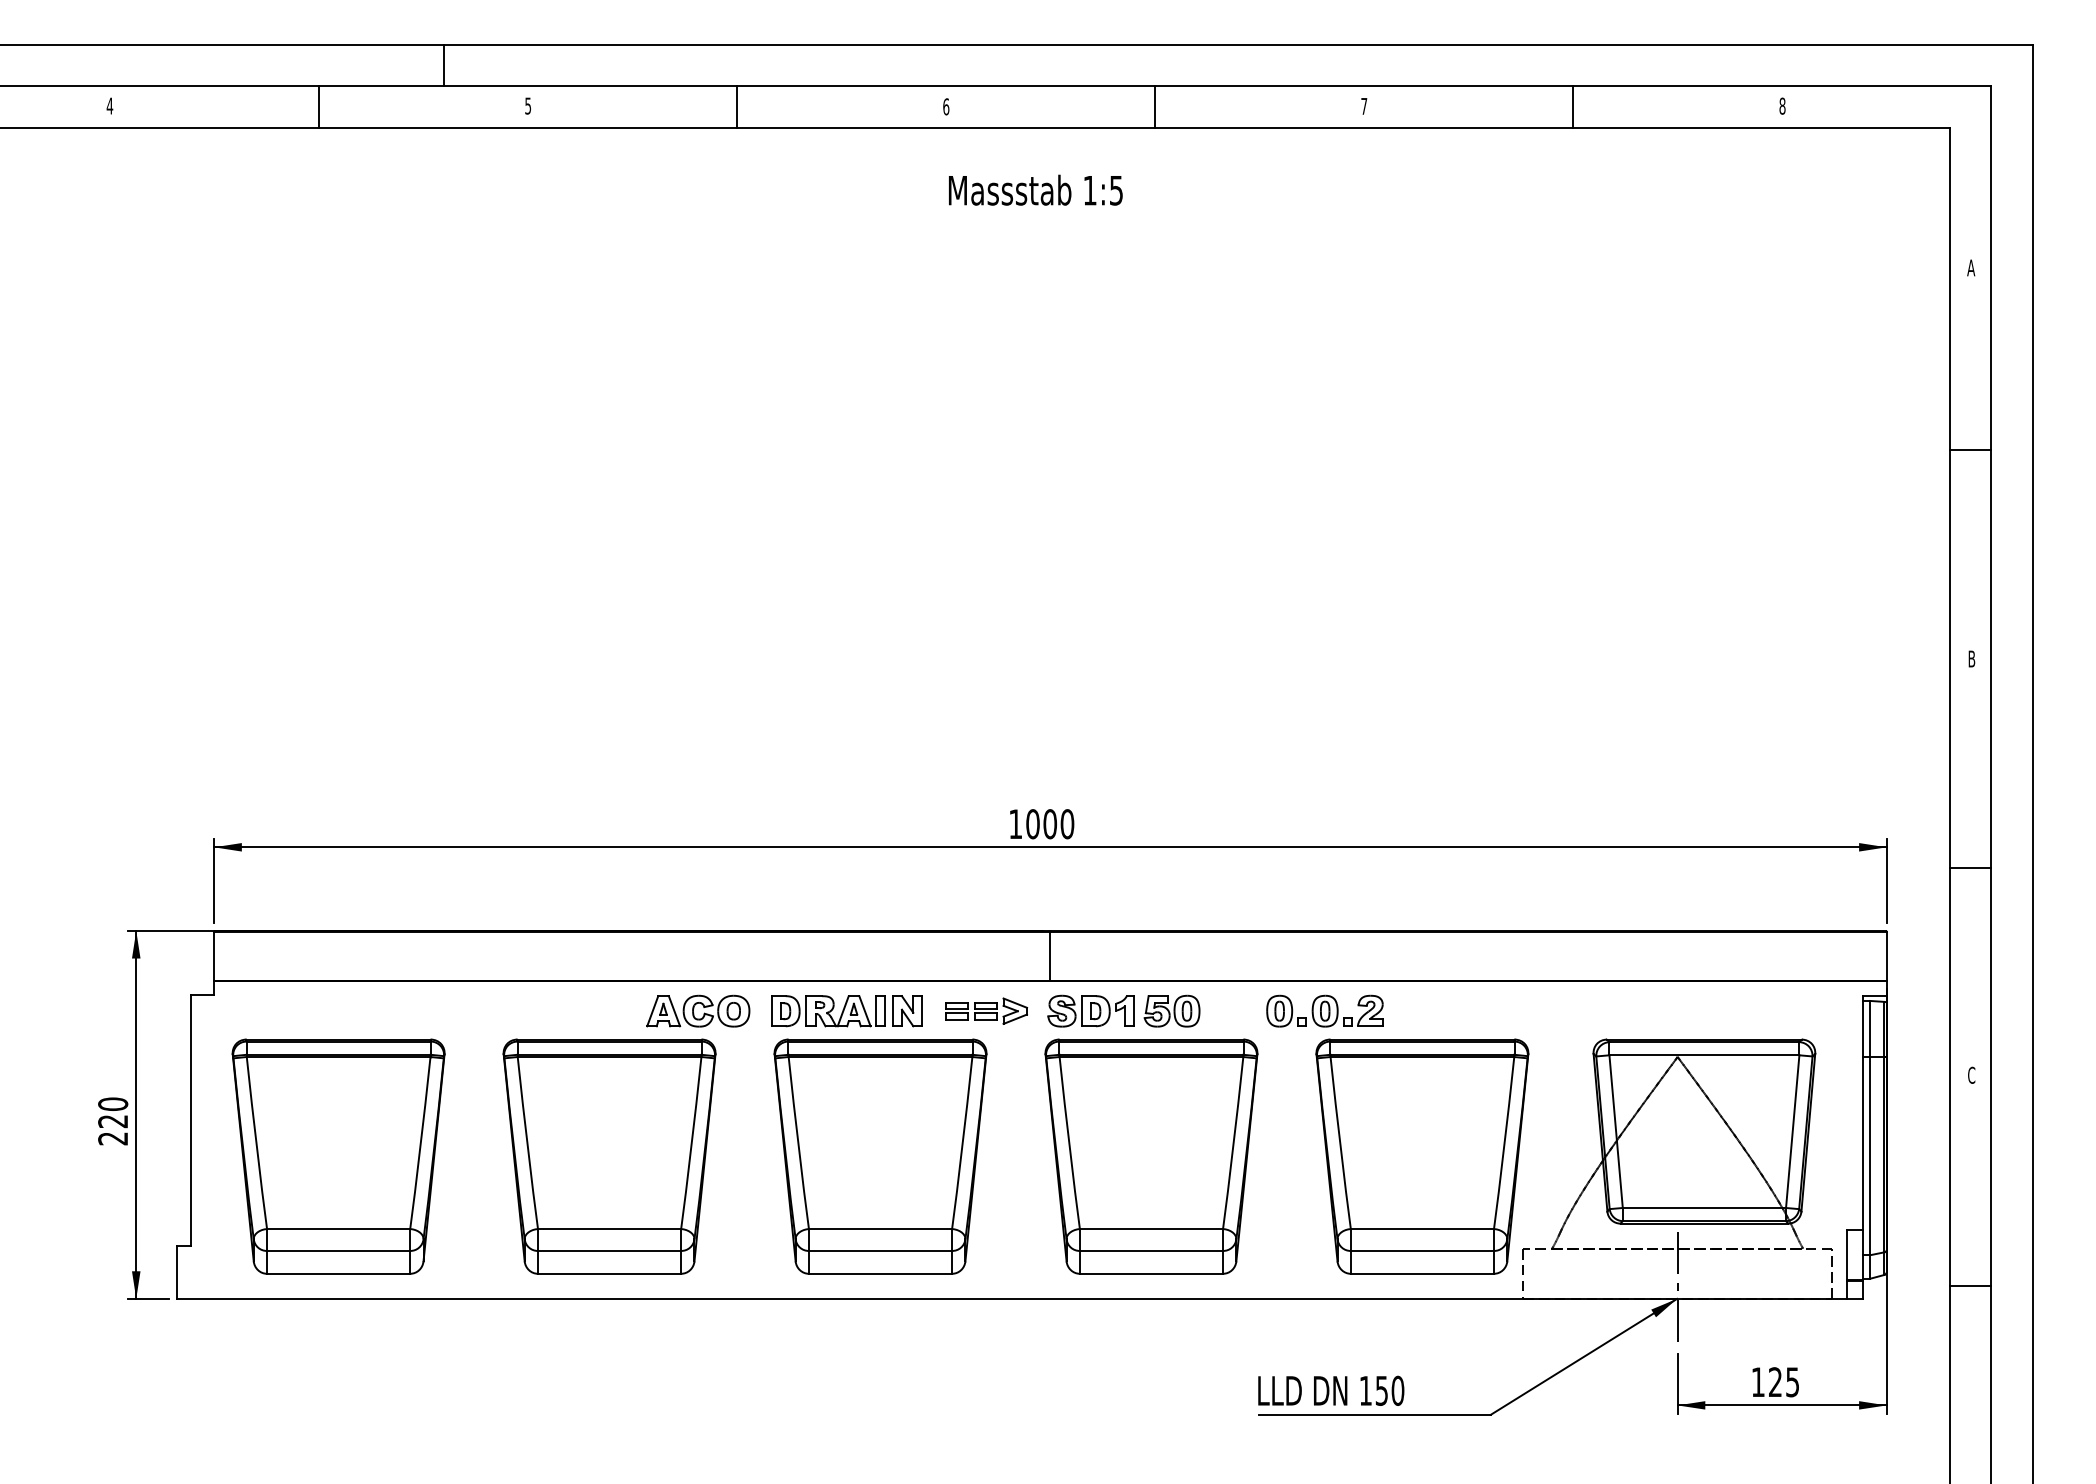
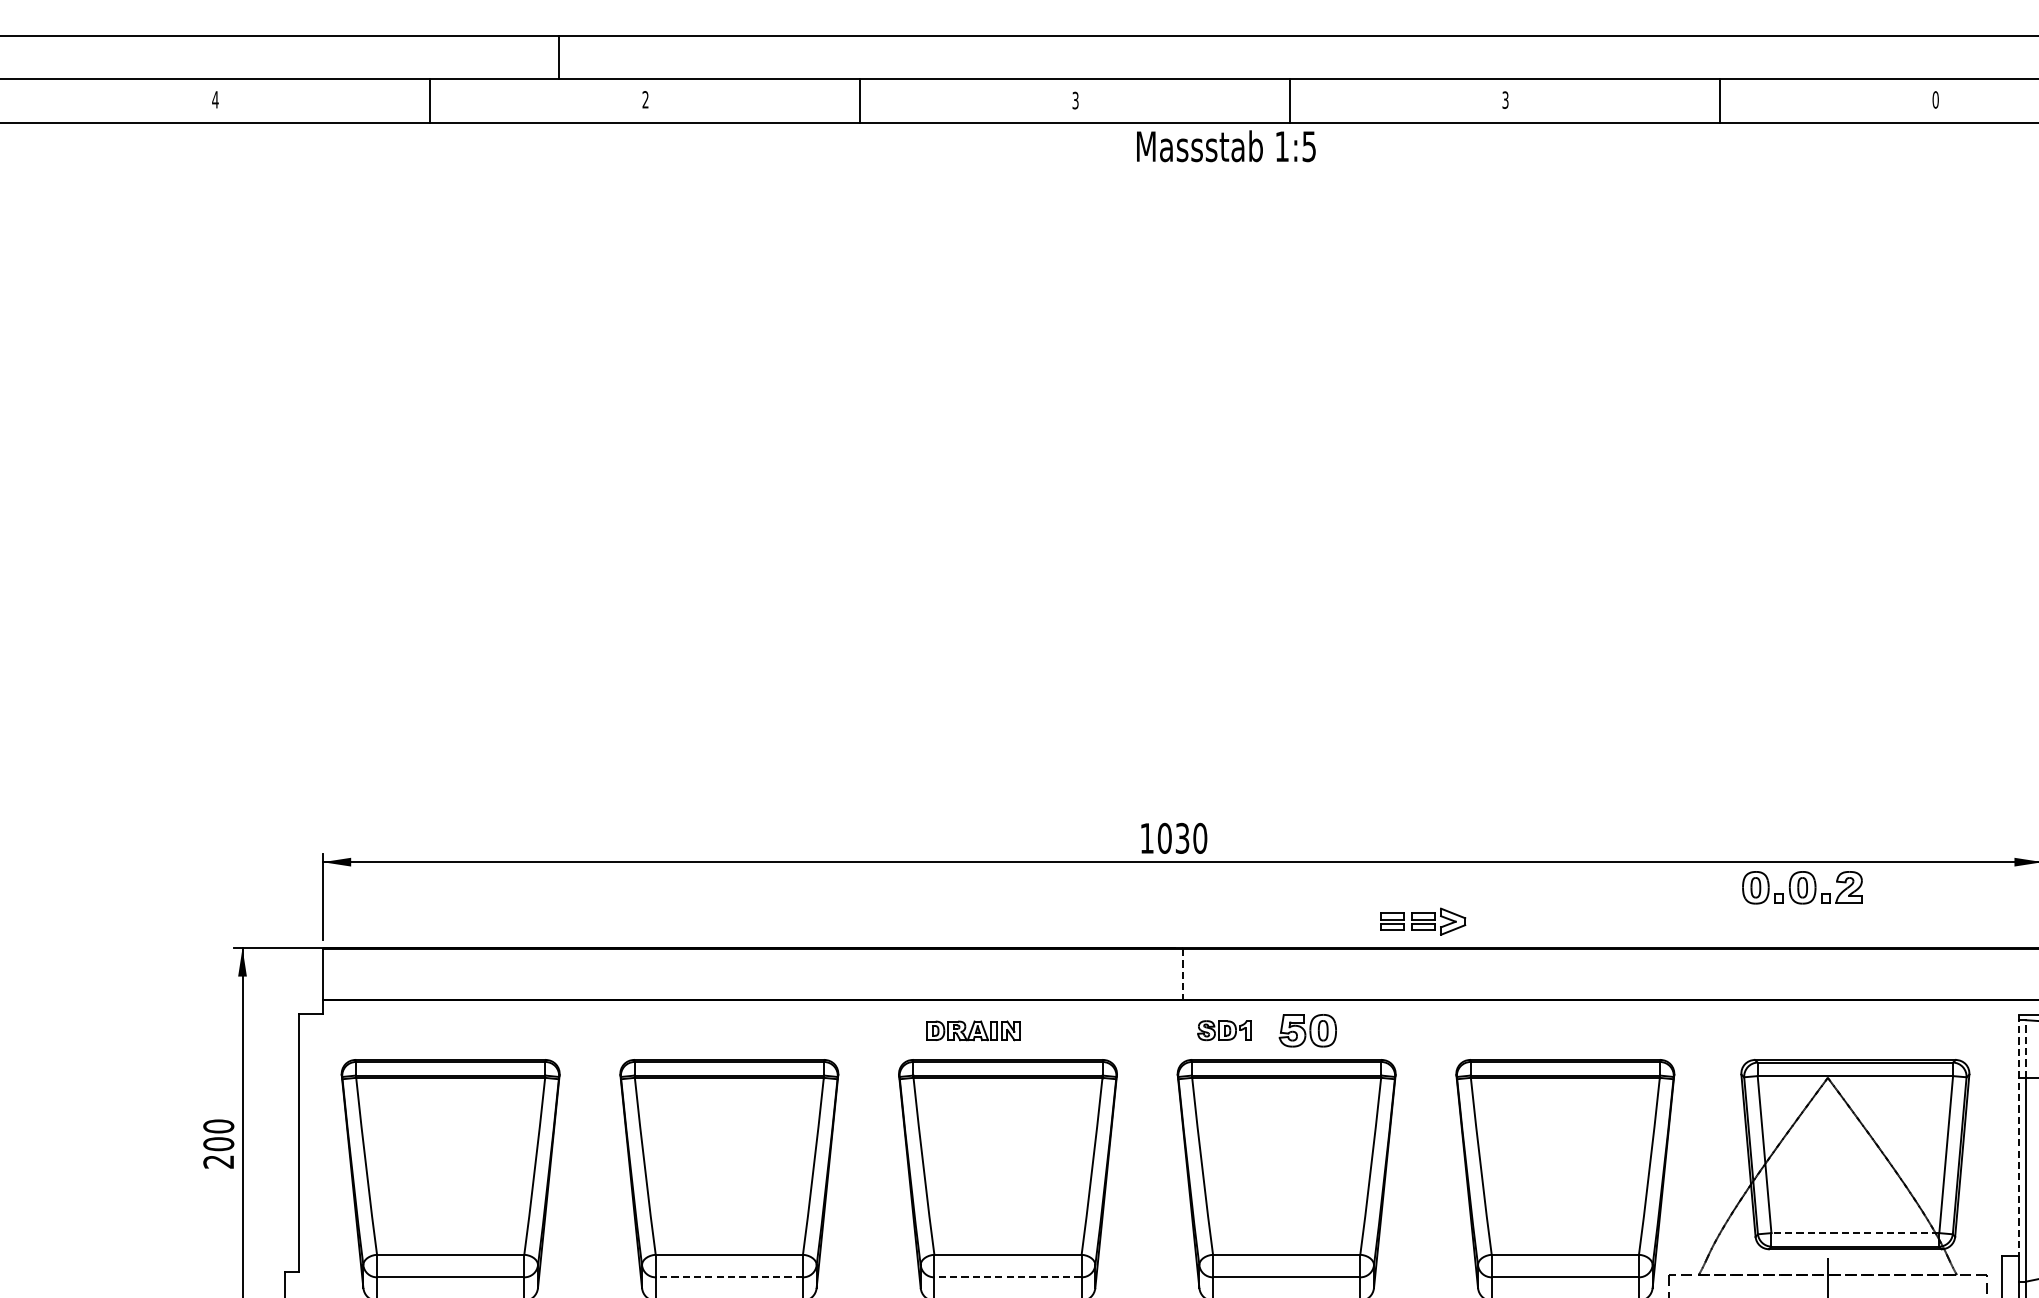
text: (528, 105) -> (645, 99), 5 -> 2
text: (1364, 105) -> (1505, 99), 7 -> 3
text: (946, 106) -> (1075, 100), 6 -> 3
text: (1782, 106) -> (1935, 100), 8 -> 0
text: (1035, 189) -> (1226, 145), moved
text: (1050, 824) -> (1182, 838), 1000 -> 1030
line: (1050, 956) -> (1182, 974), solid -> dashed
part: (698, 1010) -> (820, 1030), removed
part: (986, 1010) -> (1423, 920), moved
part: (1090, 1010) -> (1223, 1030), size x0.6
part: (1324, 1010) -> (1801, 887), moved
part: (846, 1011) -> (973, 1031), size x0.6
line: (1870, 1028) -> (2026, 1048), solid -> dashed
line: (1863, 1113) -> (2018, 1135), solid -> dashed
text: (113, 1121) -> (219, 1144), 220 -> 200
line: (1704, 1207) -> (1855, 1232), solid -> dashed
line: (609, 1250) -> (729, 1276), solid -> dashed
line: (880, 1250) -> (1007, 1276), solid -> dashed

